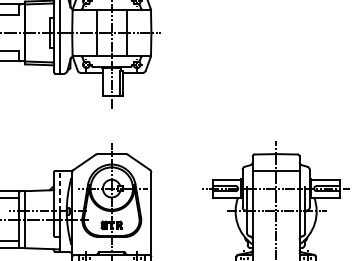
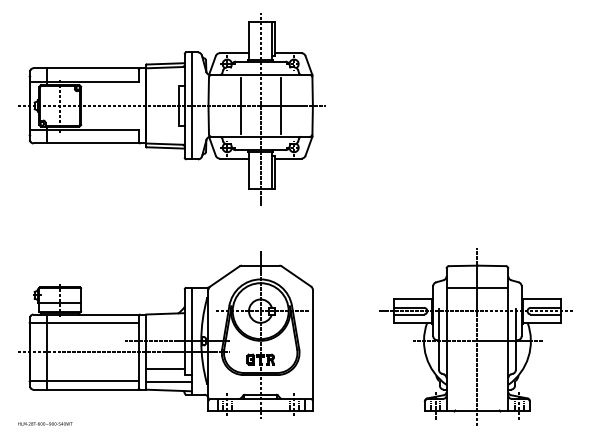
line: (59, 191) -> (191, 314), dashed -> solid
line: (38, 232) -> (164, 369), added
line: (41, 241) -> (168, 381), added

